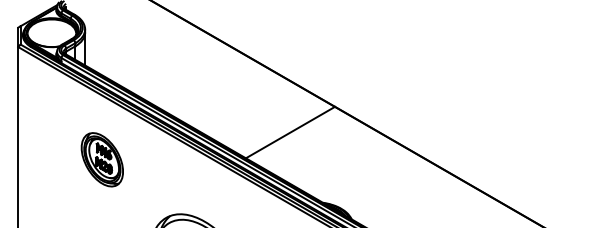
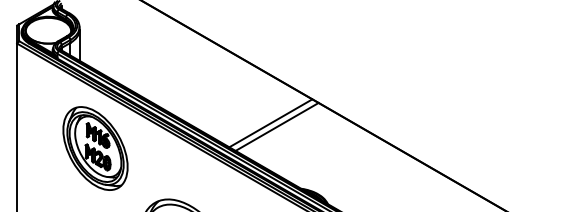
line: (296, 136) -> (276, 126), added
part: (102, 159) -> (95, 148), size x1.67

